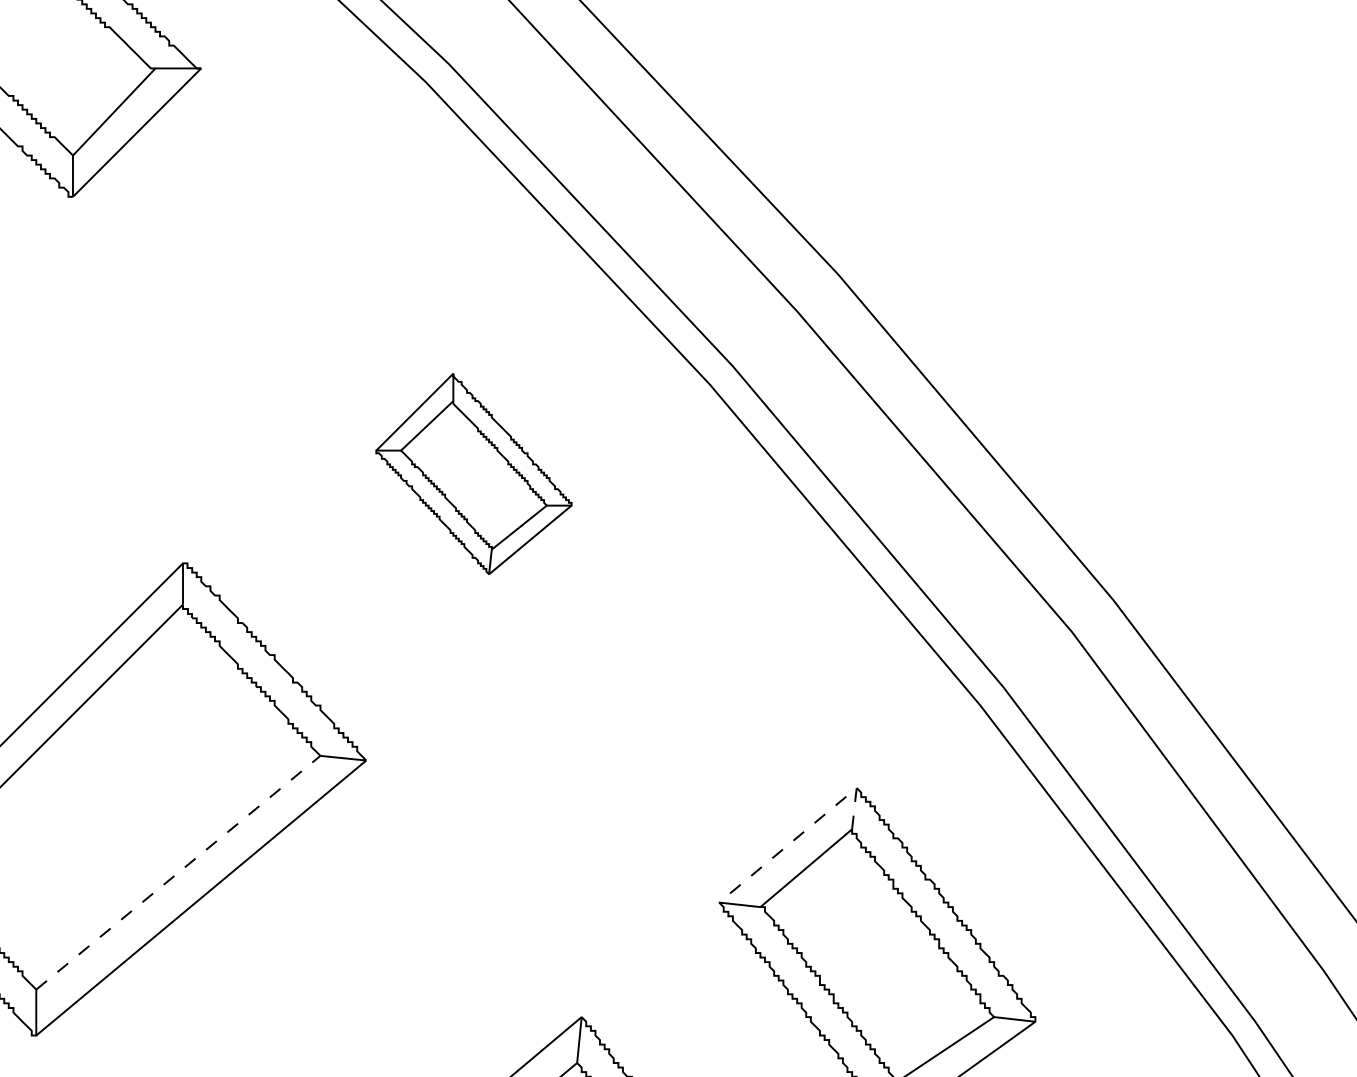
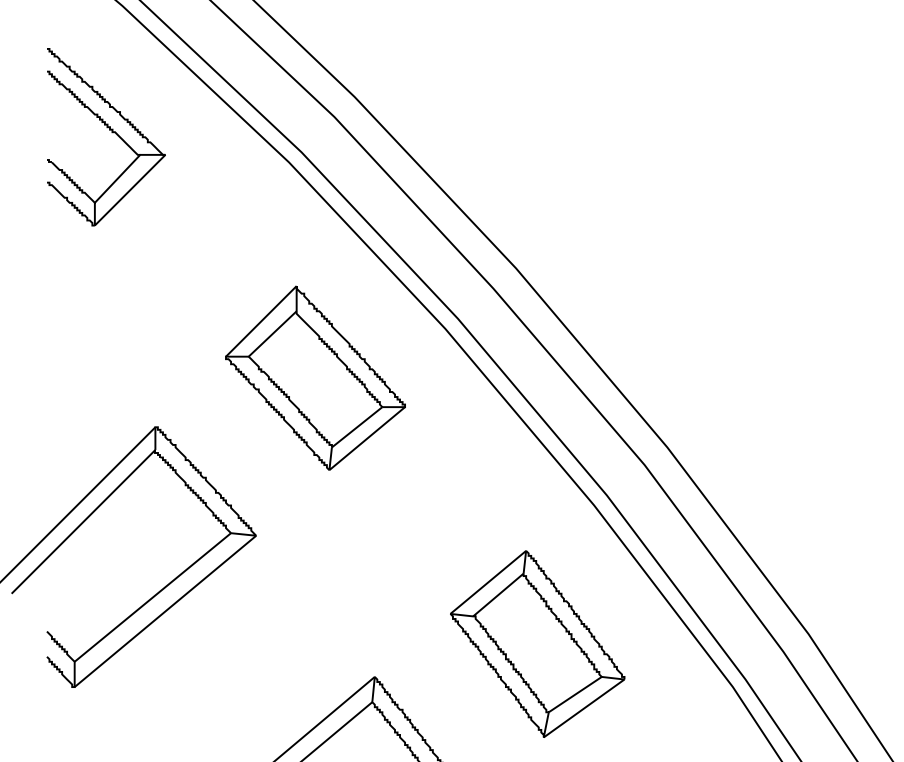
part: (473, 472) -> (315, 377), size x1.67
line: (804, 832) -> (497, 575), dashed -> solid
line: (179, 872) -> (153, 597), dashed -> solid

